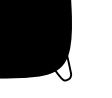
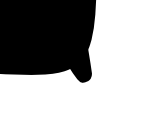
fill: (63, 67) -> (81, 64), added

